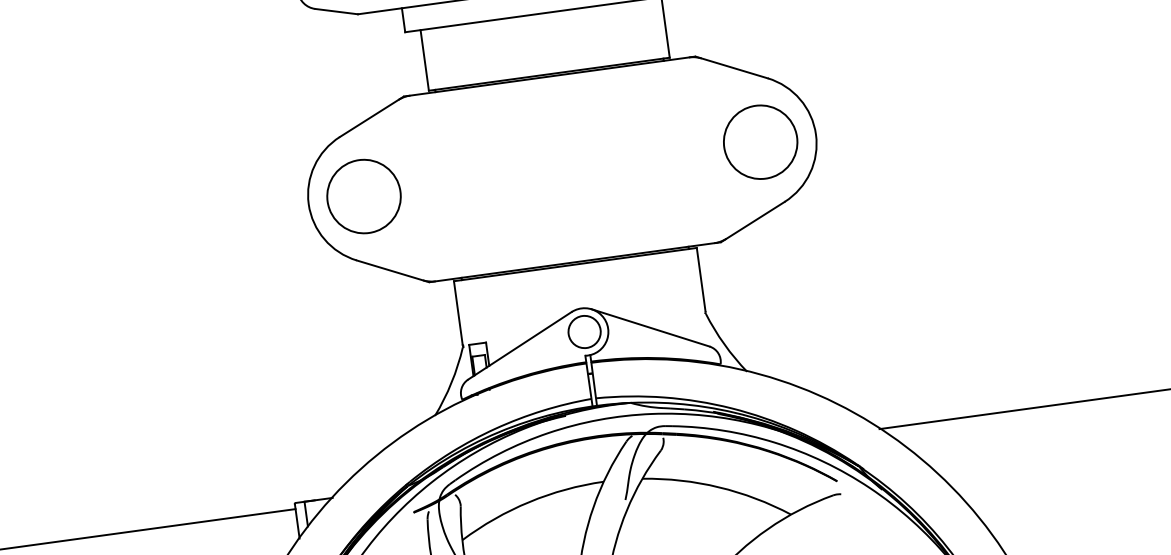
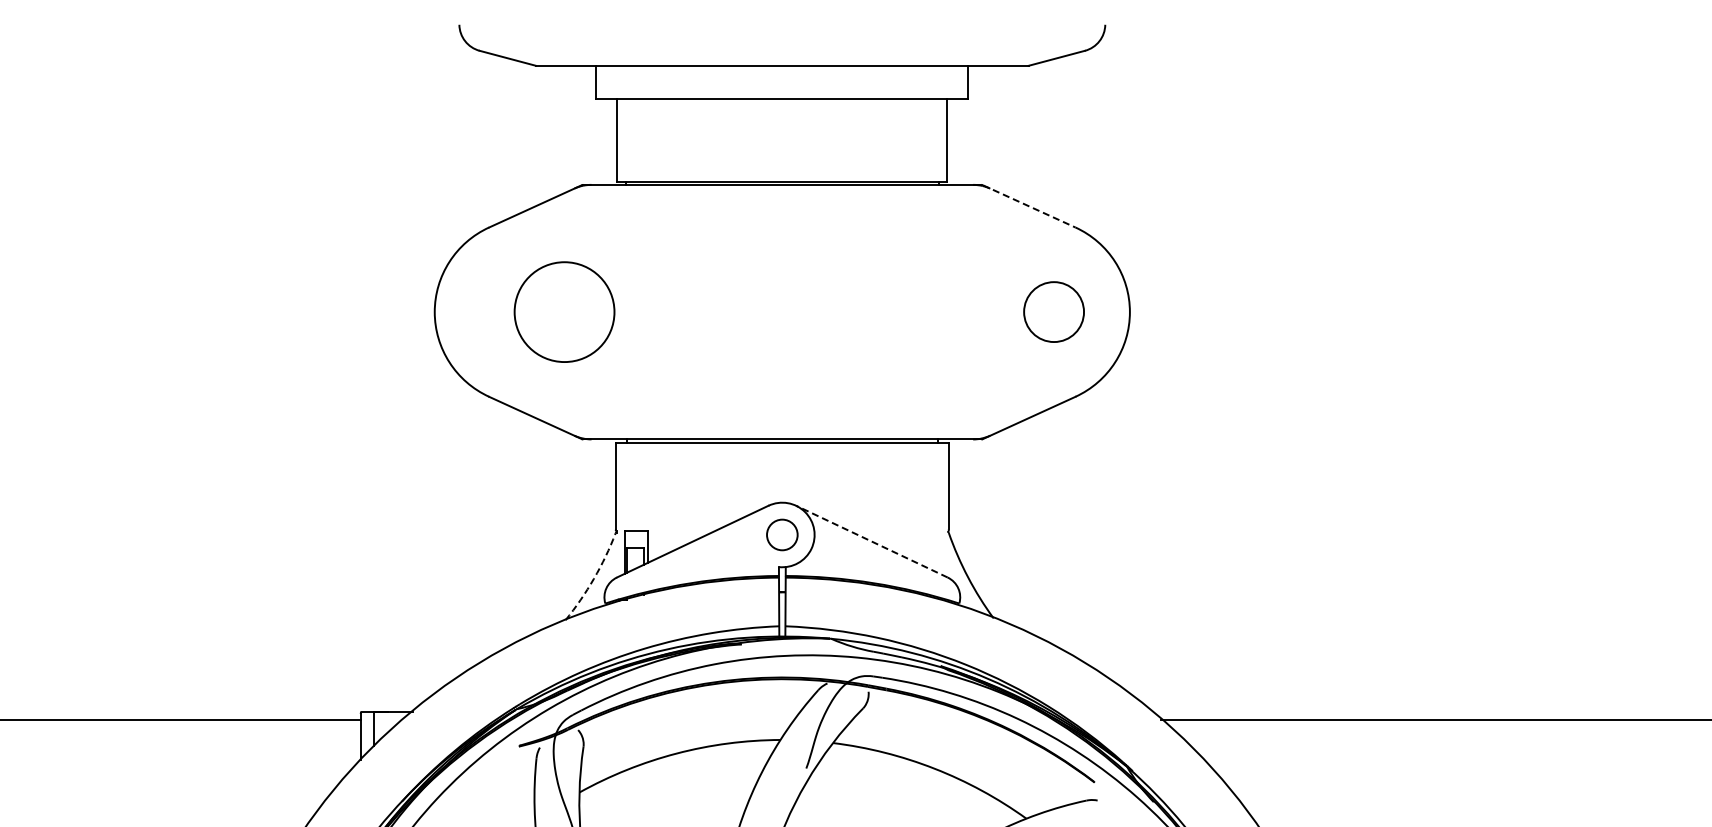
line: (732, 67) -> (1029, 206), solid -> dashed
circle: (760, 141) -> (1053, 311), size x0.6
circle: (363, 196) -> (564, 311), moved
line: (650, 327) -> (871, 541), solid -> dashed
circle: (584, 331) -> (782, 534), size x0.7
arc: (451, 382) -> (594, 578), solid -> dashed

